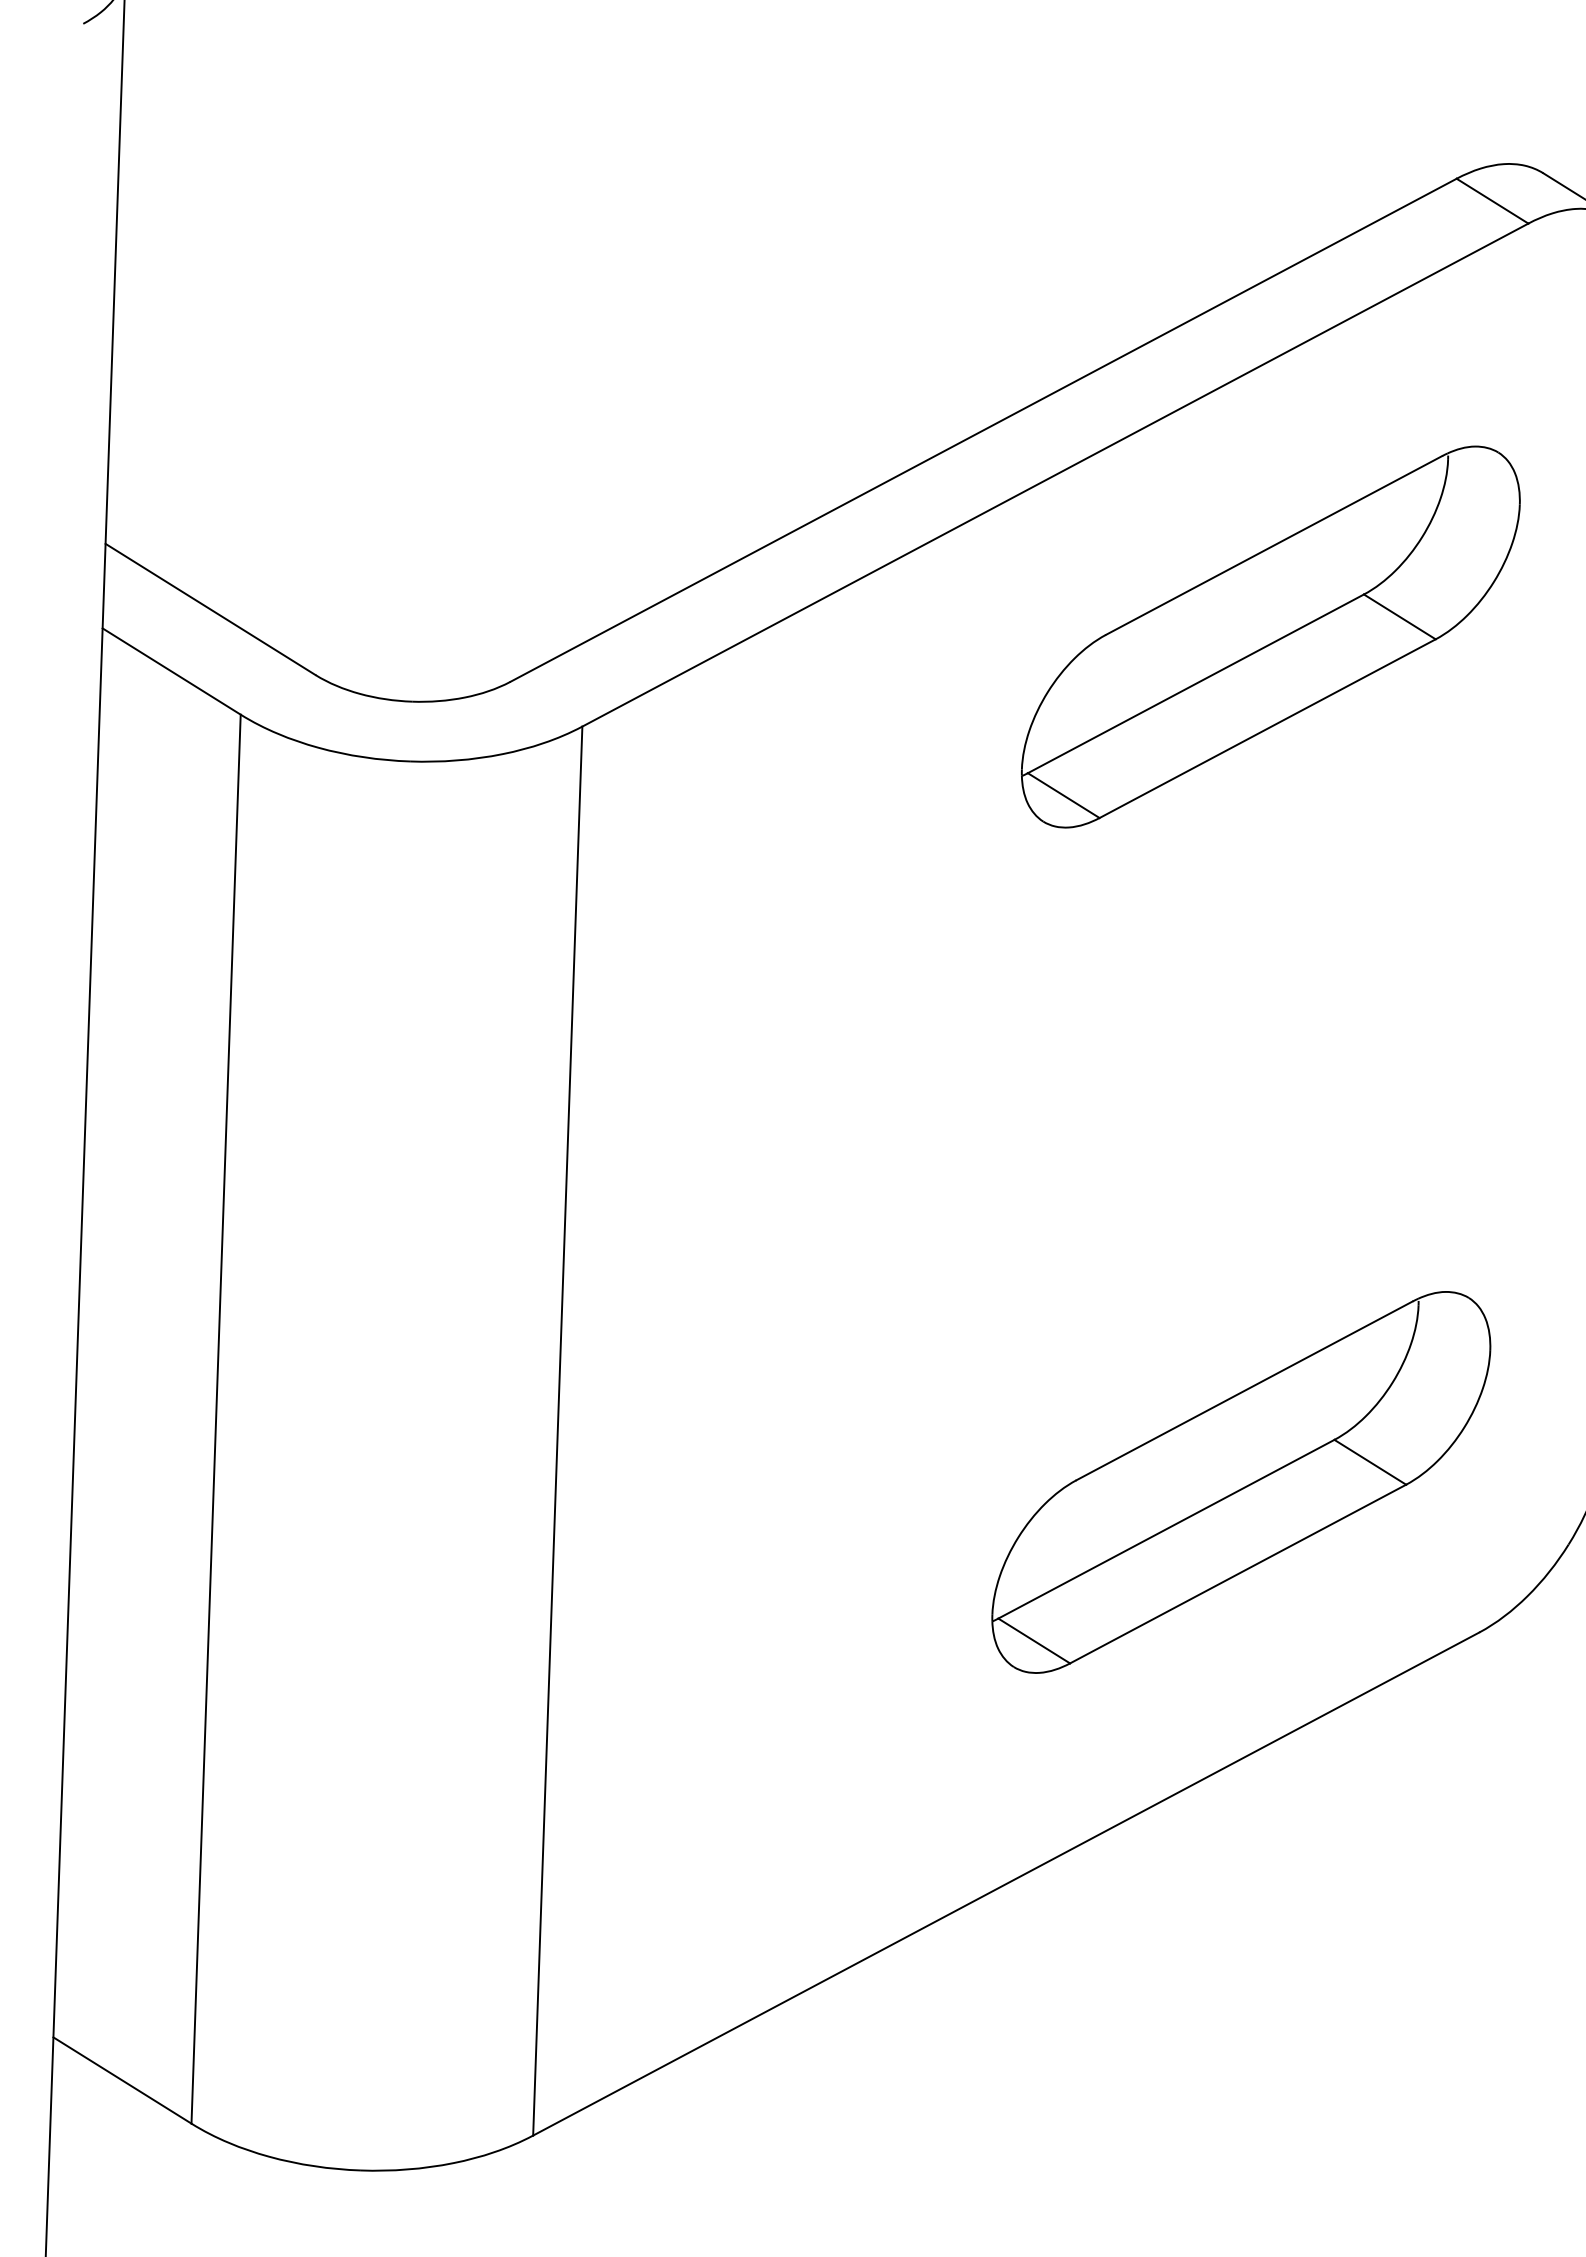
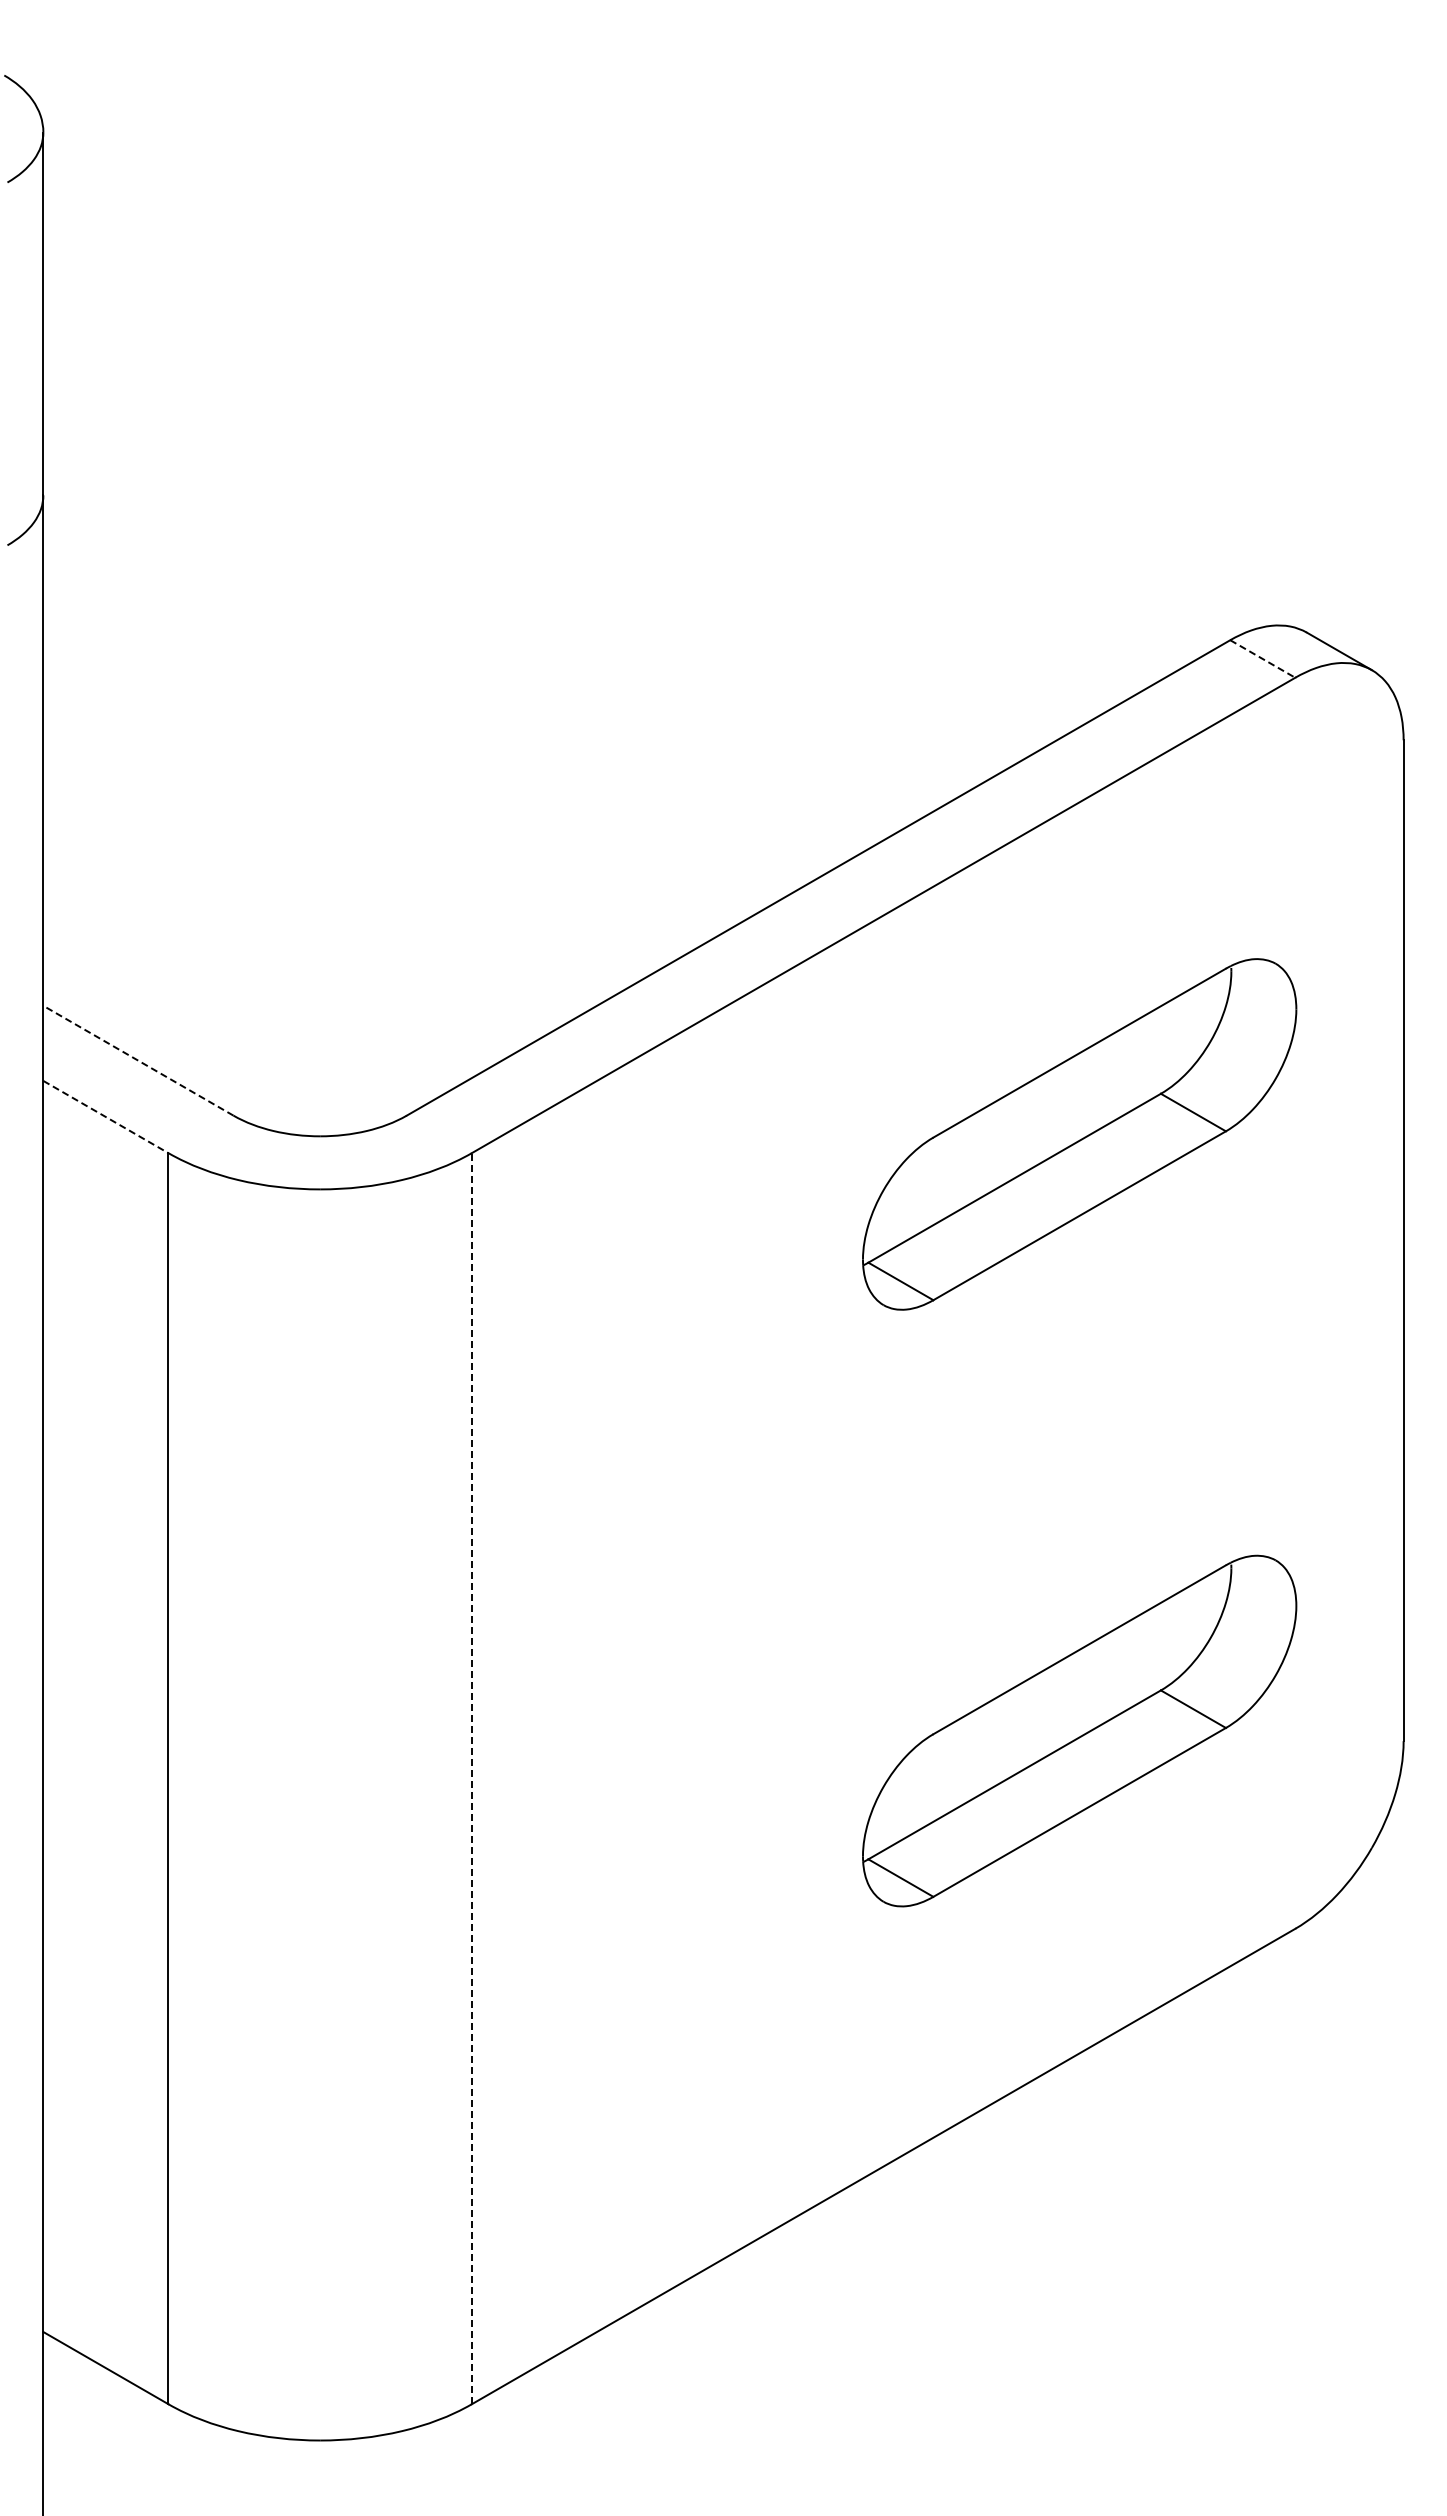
line: (1492, 201) -> (1262, 659), solid -> dashed
line: (210, 609) -> (138, 1060), solid -> dashed
part: (1270, 637) -> (1079, 1134), moved
line: (172, 672) -> (106, 1117), solid -> dashed
line: (557, 1430) -> (471, 1778), solid -> dashed
part: (1241, 1481) -> (1079, 1730), moved

